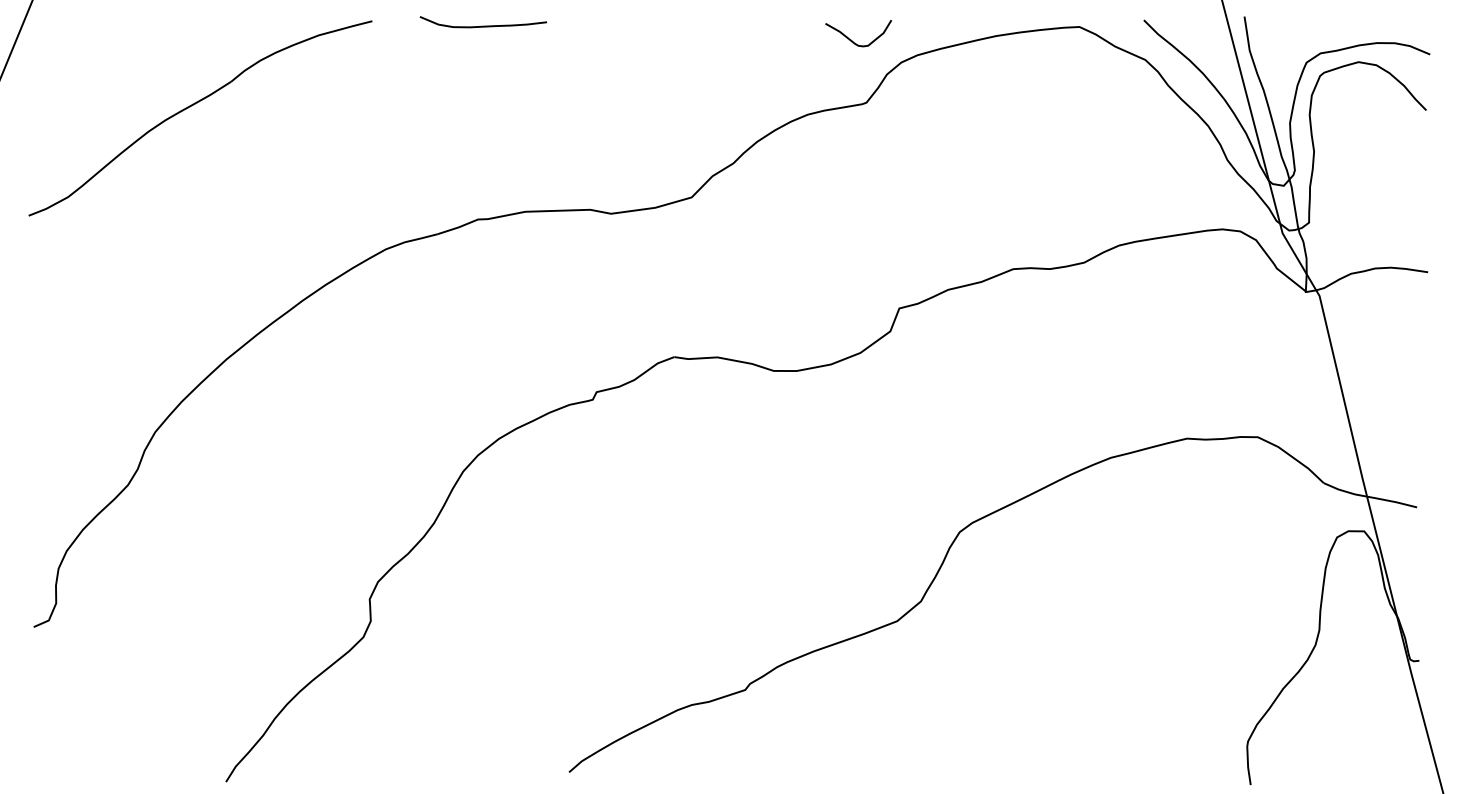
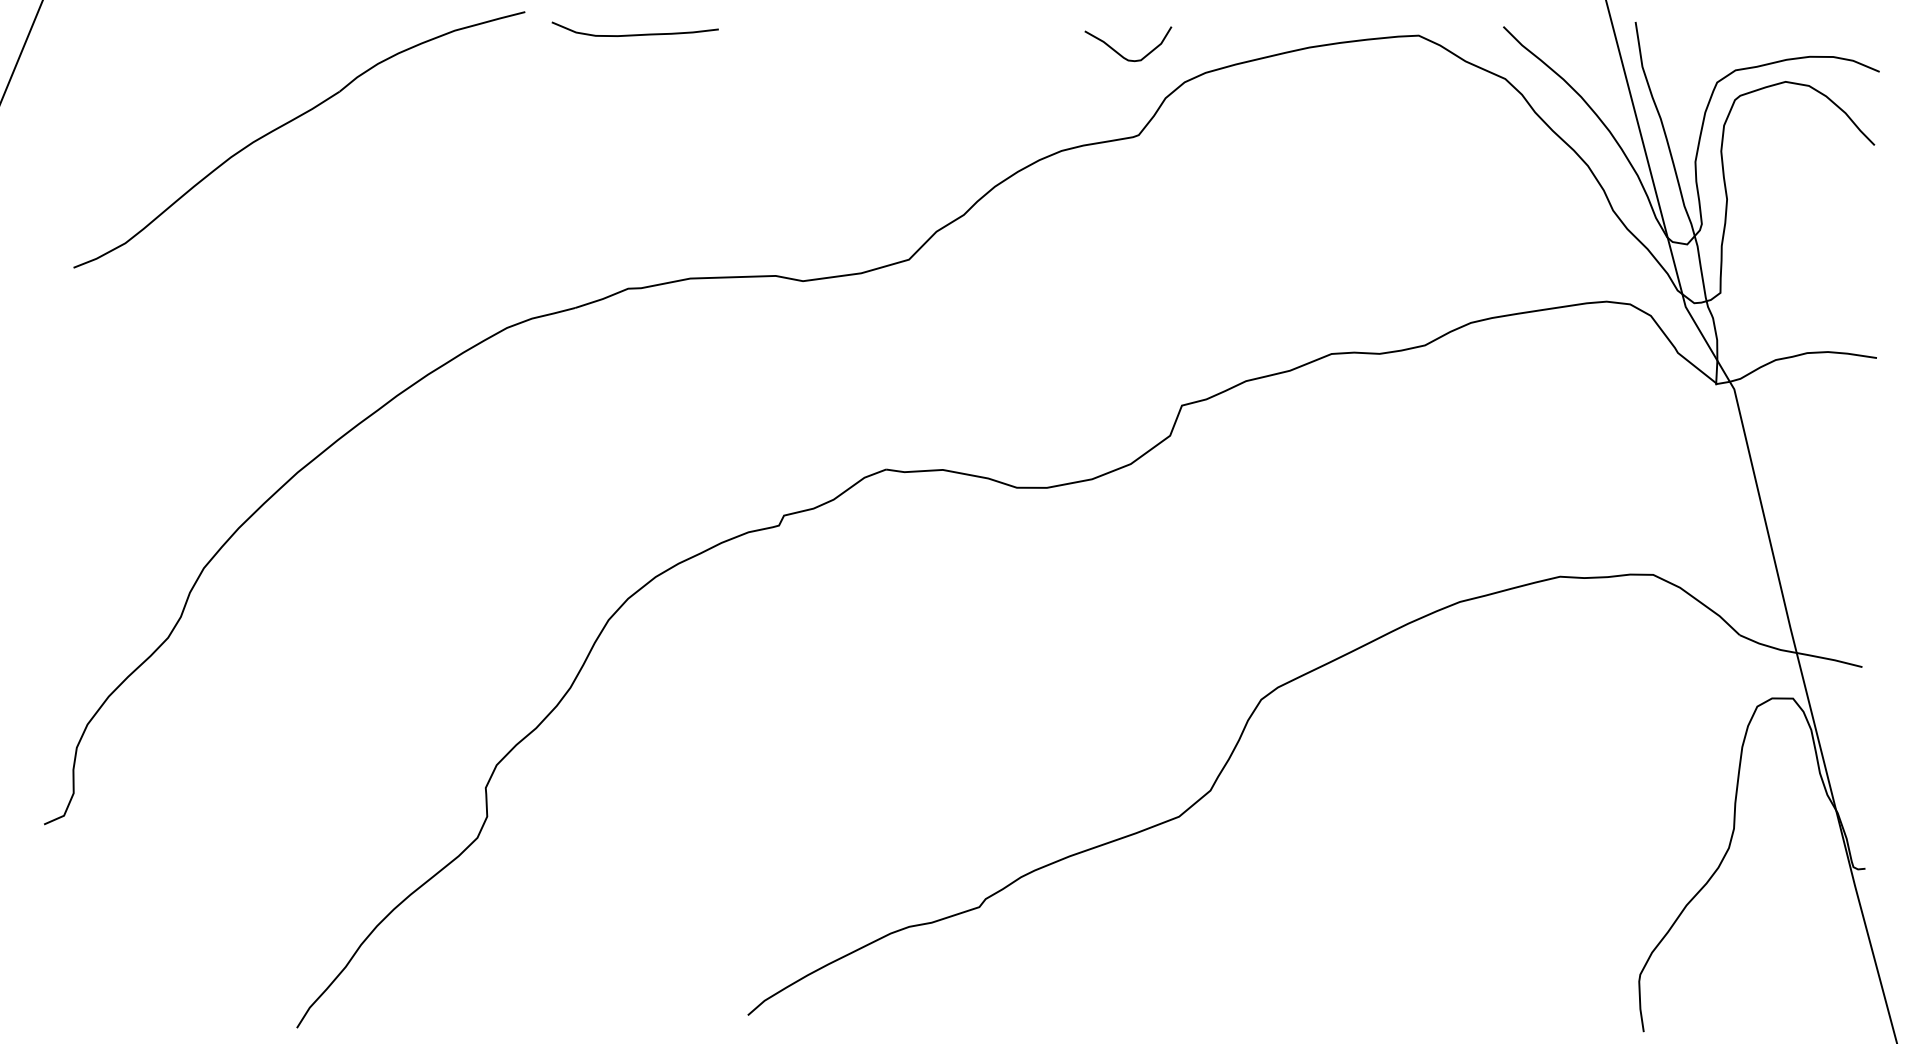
part: (193, 105) -> (290, 122), moved

